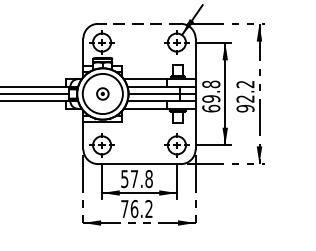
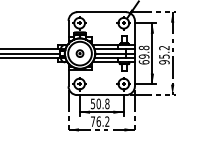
line: (139, 24) -> (101, 12), dashed -> solid
text: (245, 98) -> (164, 56), 92.2 -> 95.2
text: (134, 178) -> (98, 103), 57.8 -> 50.8

